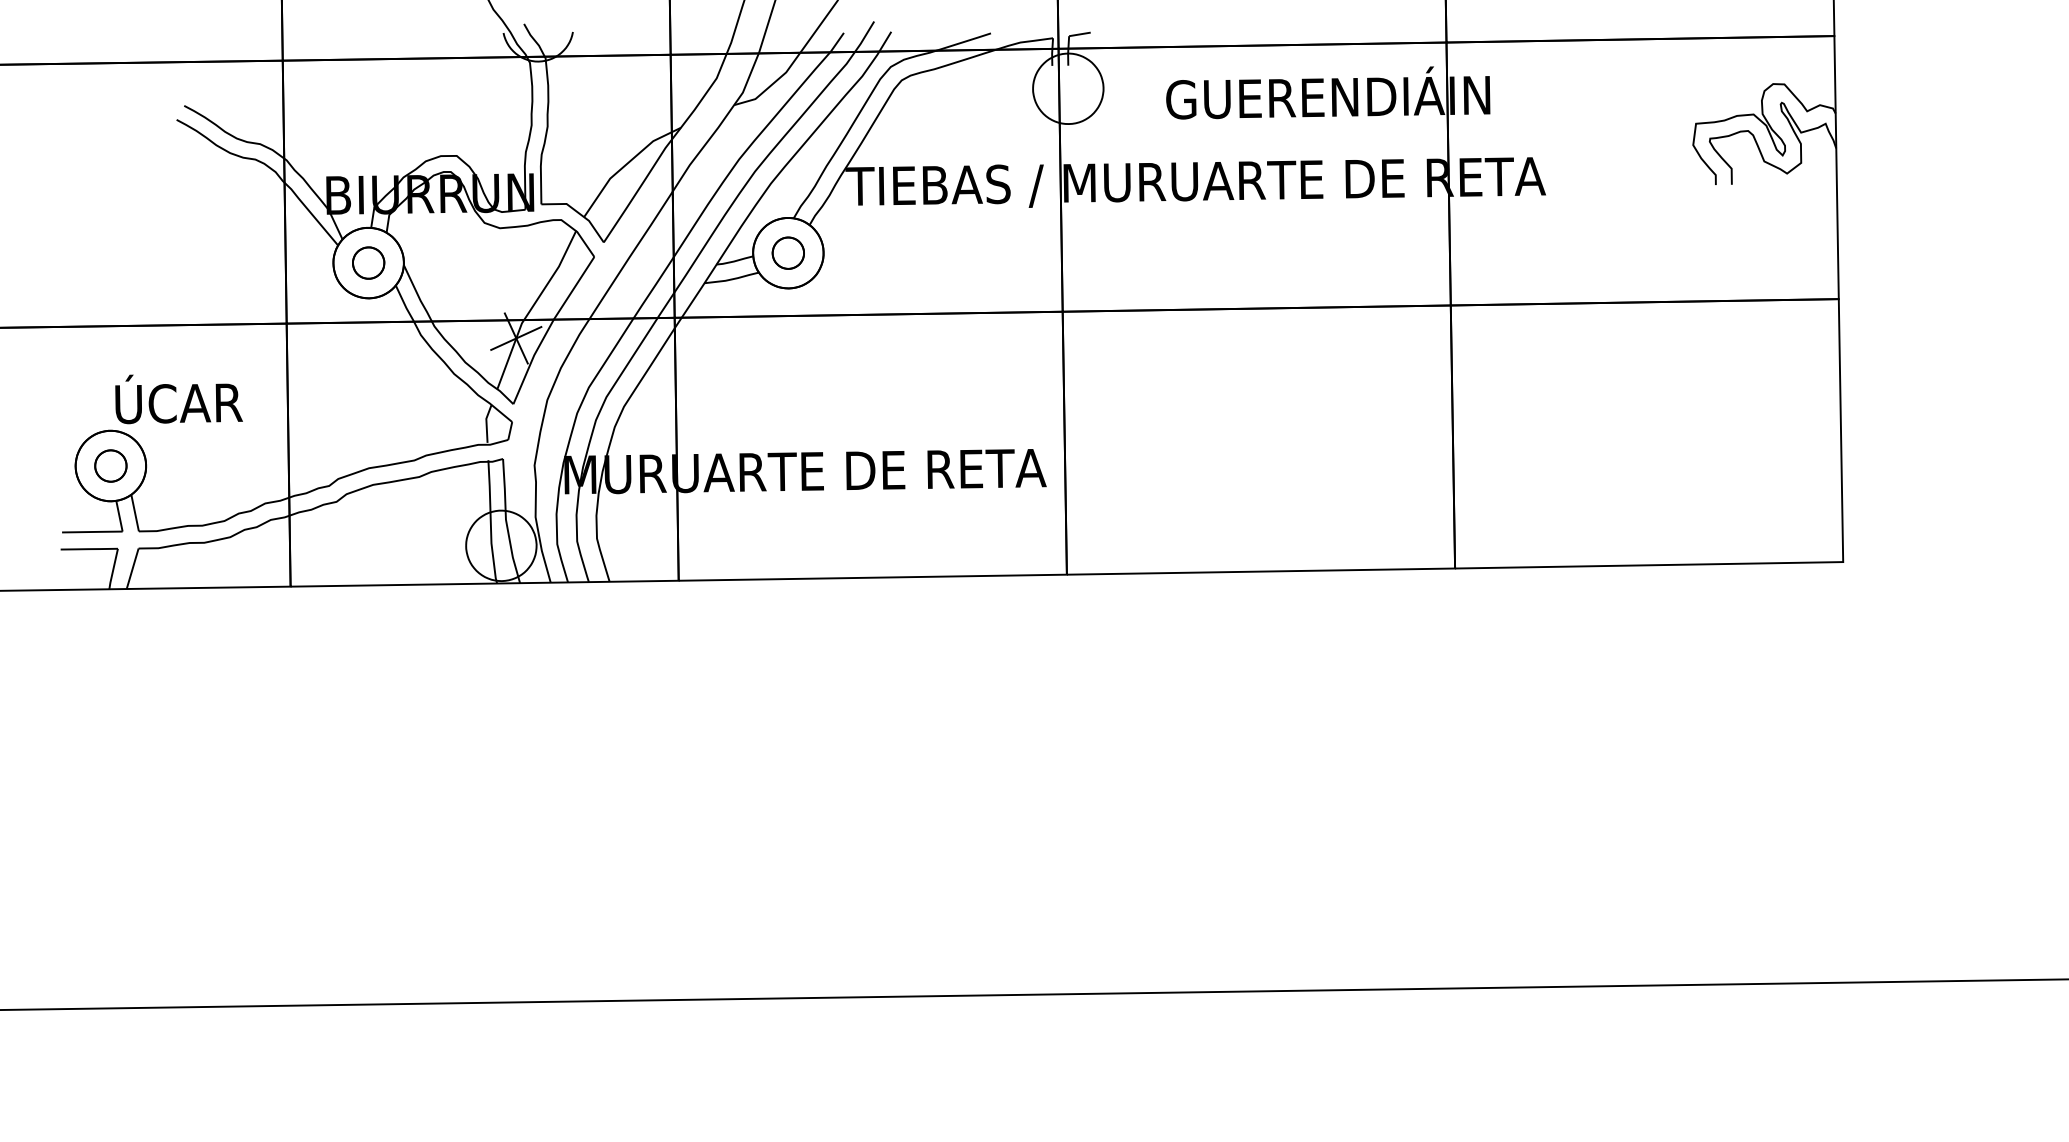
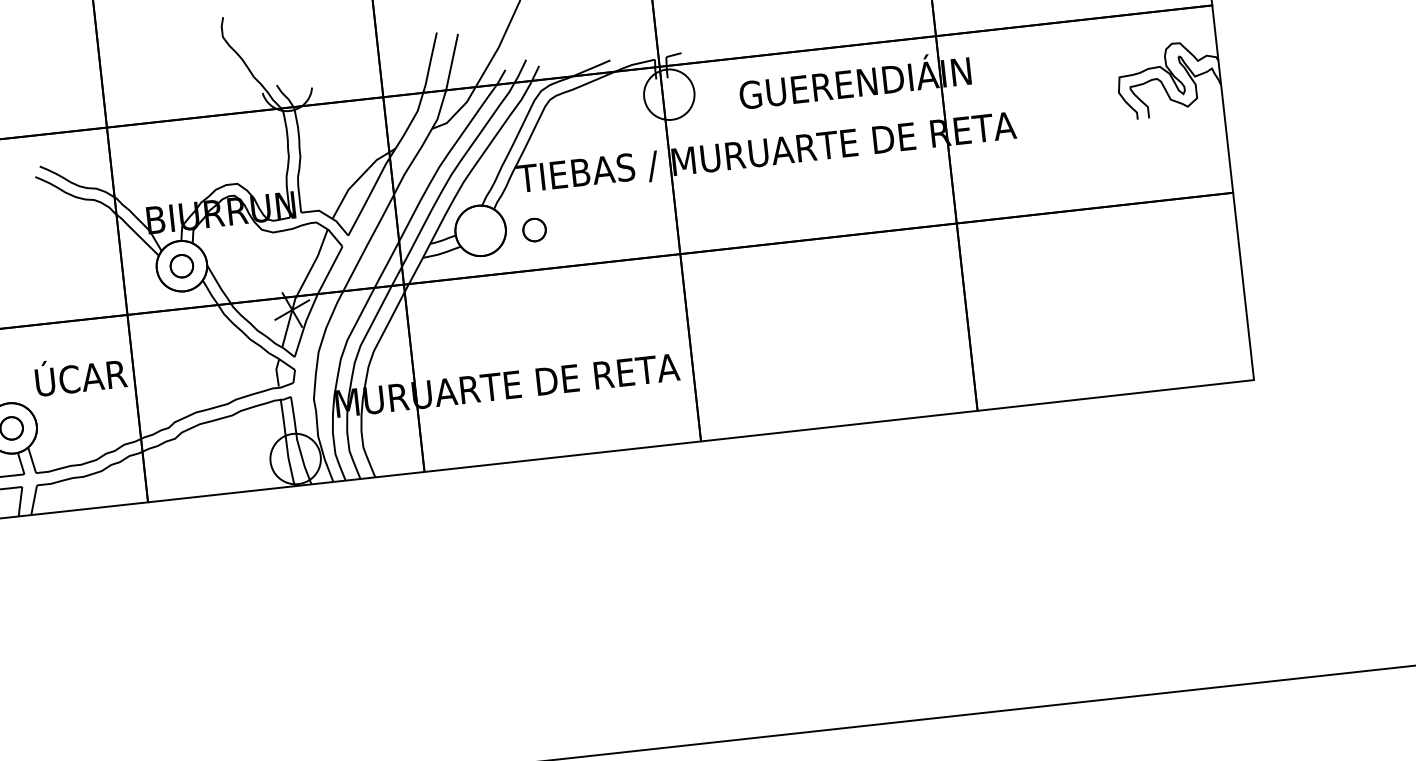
part: (787, 252) -> (533, 229), moved
text: (178, 399) -> (80, 375), moved

